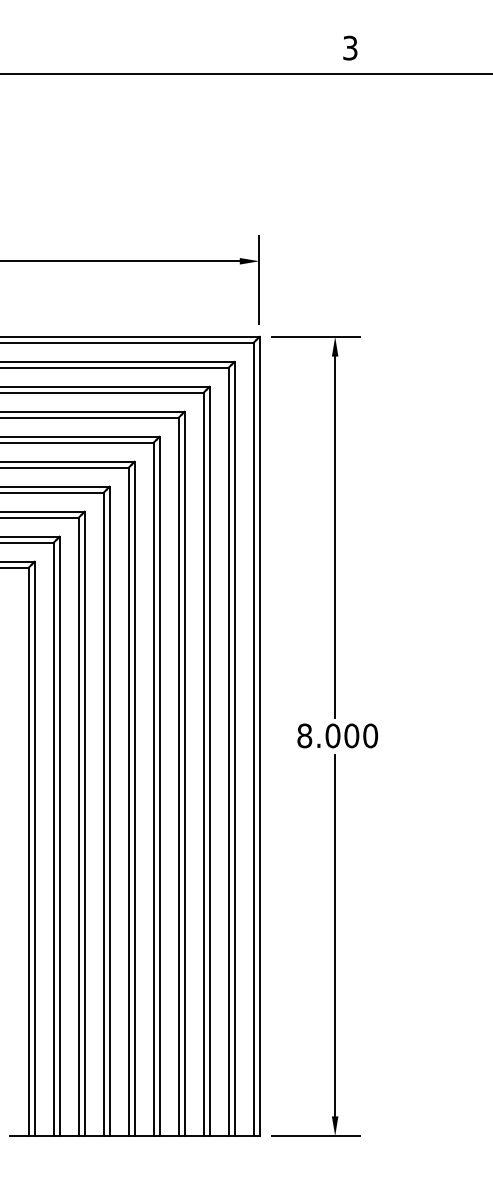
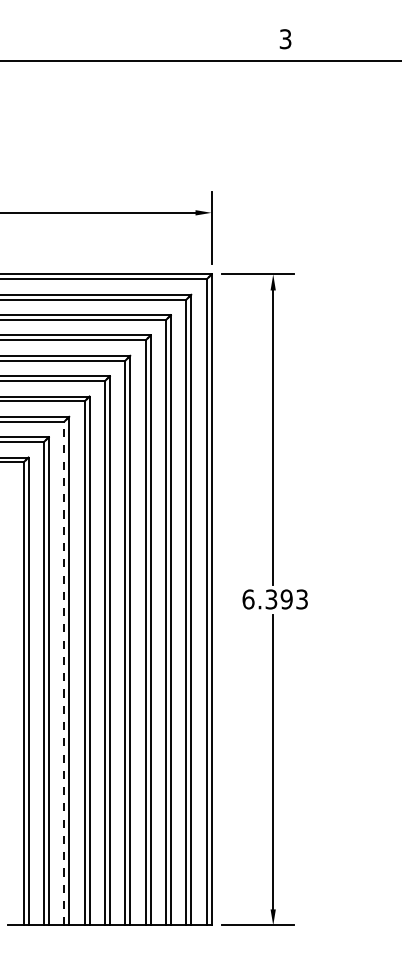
text: (337, 735) -> (275, 599), 8.000 -> 6.393
line: (78, 826) -> (64, 673), solid -> dashed

